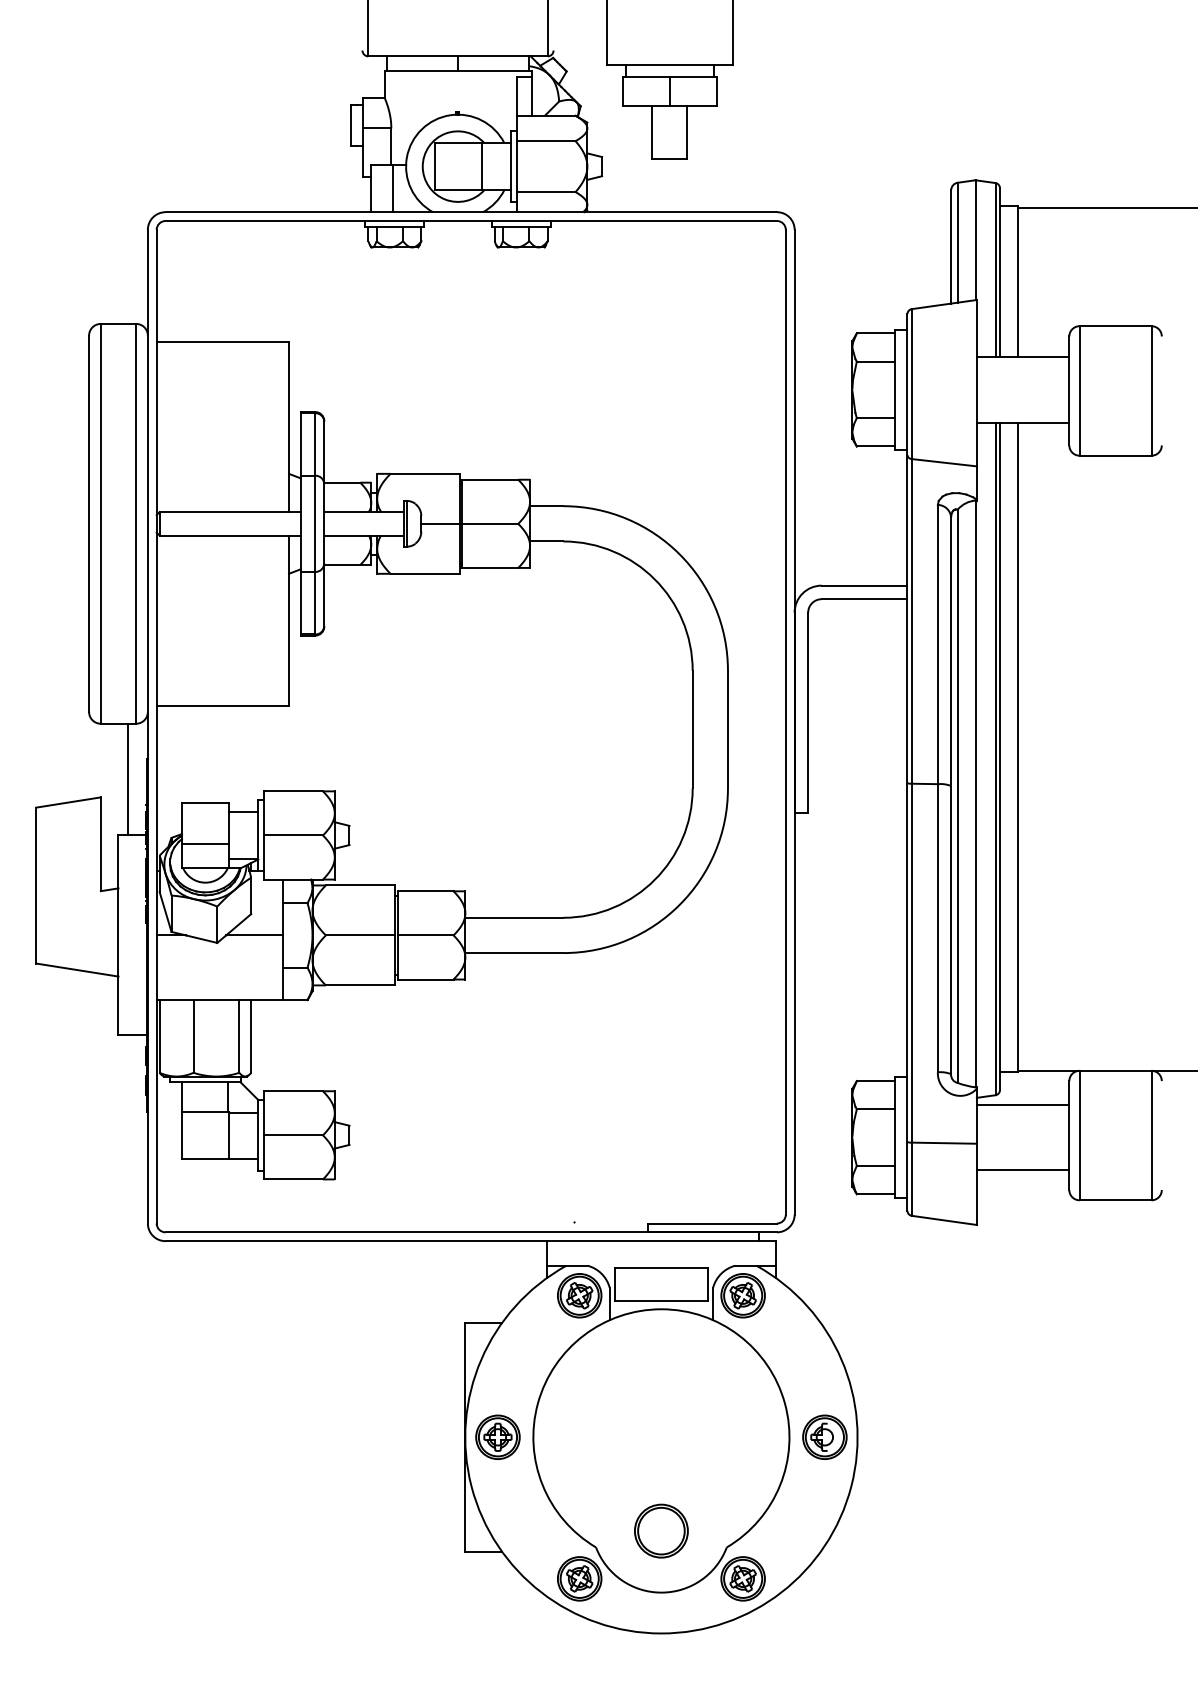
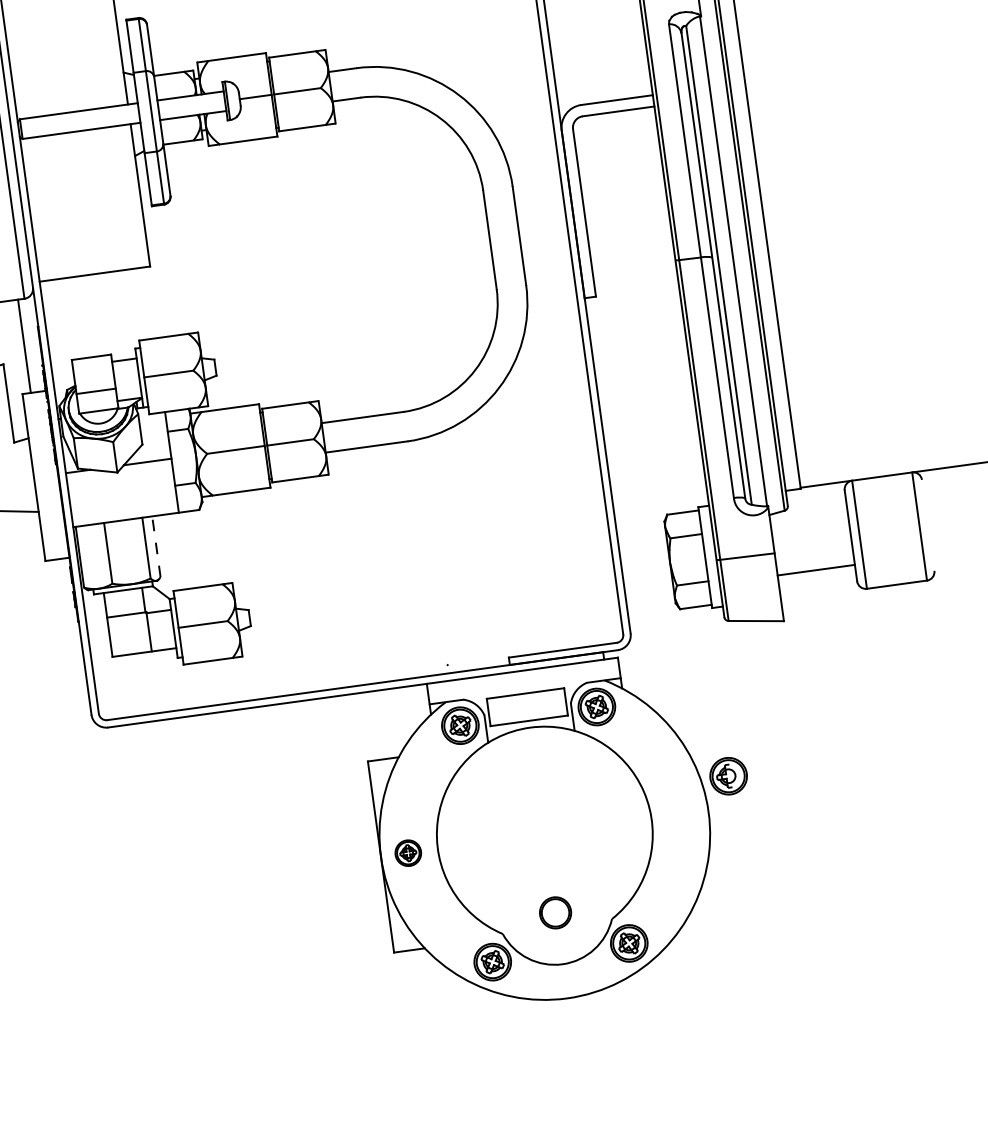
line: (251, 1035) -> (156, 545), solid -> dashed
line: (1022, 1104) -> (808, 515), removed
part: (497, 1436) -> (407, 852), size x0.7
part: (824, 1436) -> (728, 775), moved
part: (661, 1530) -> (555, 912), size x0.7

